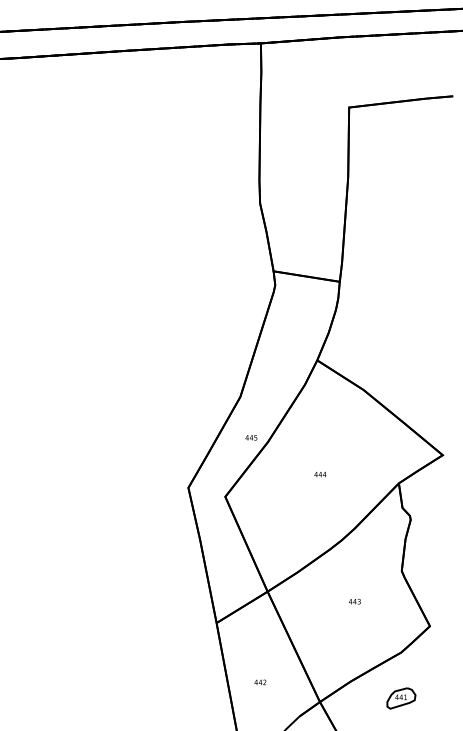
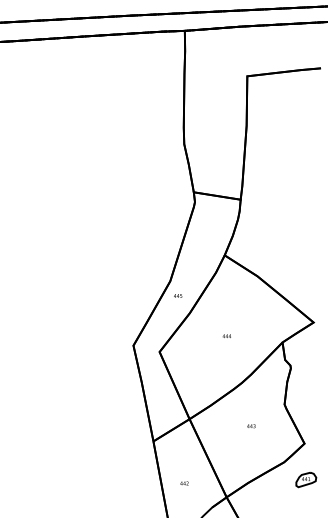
text: (251, 437) -> (178, 295), moved
part: (401, 698) -> (306, 479), moved

